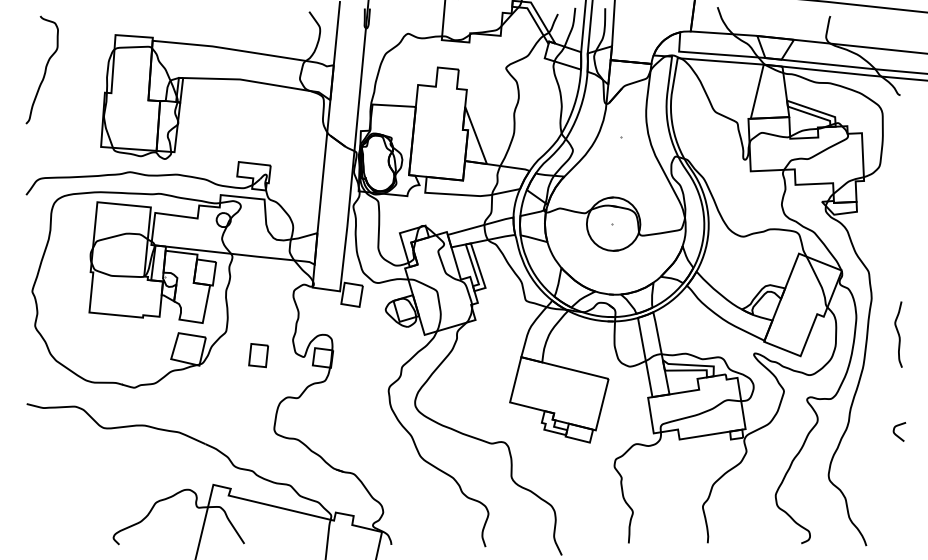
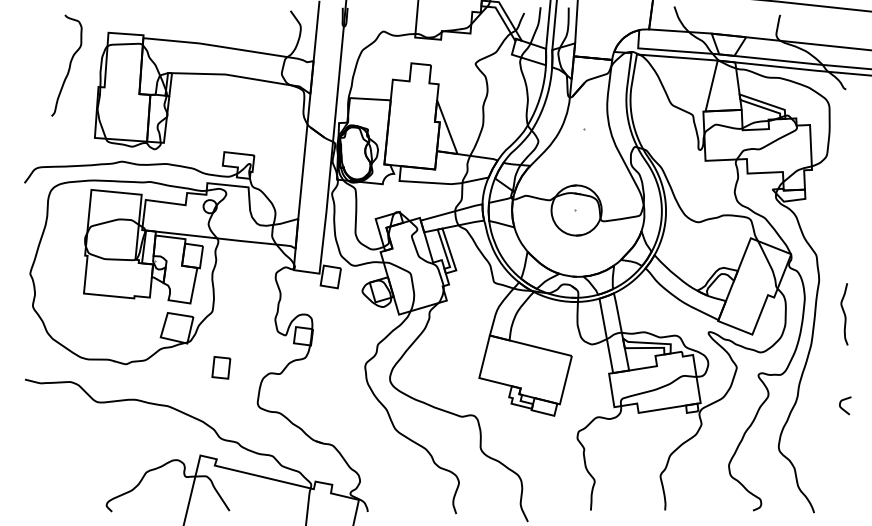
curve: (44, 69) -> (68, 65), moved
part: (258, 355) -> (221, 367), moved

